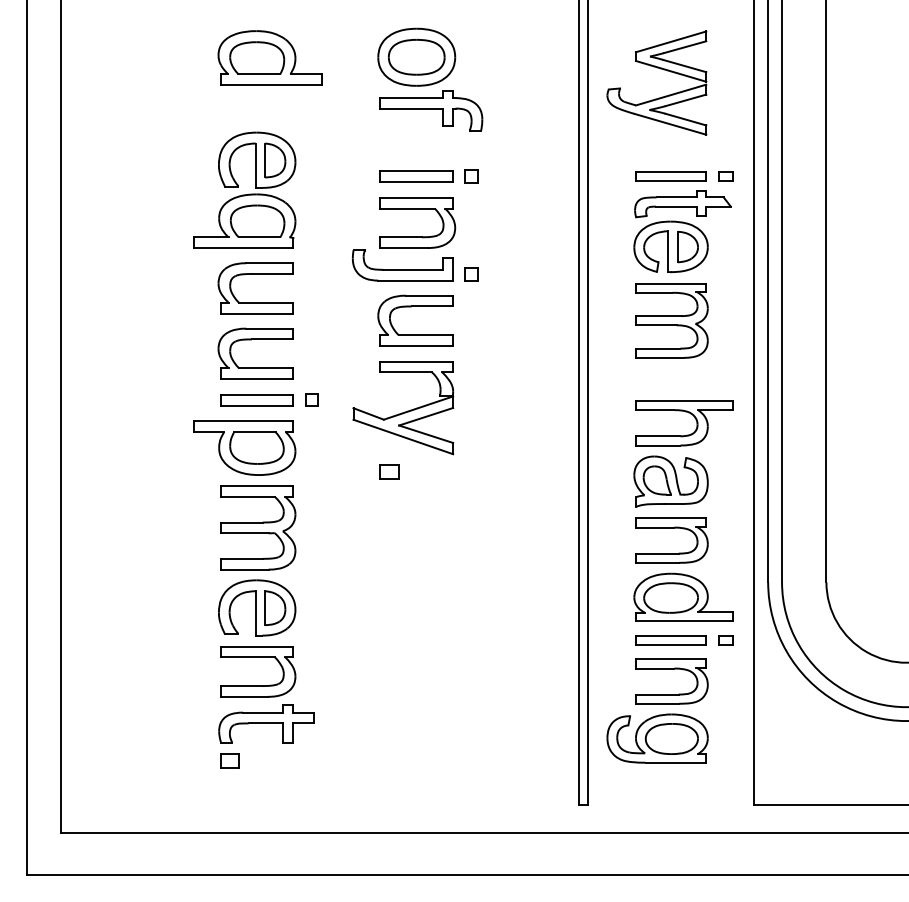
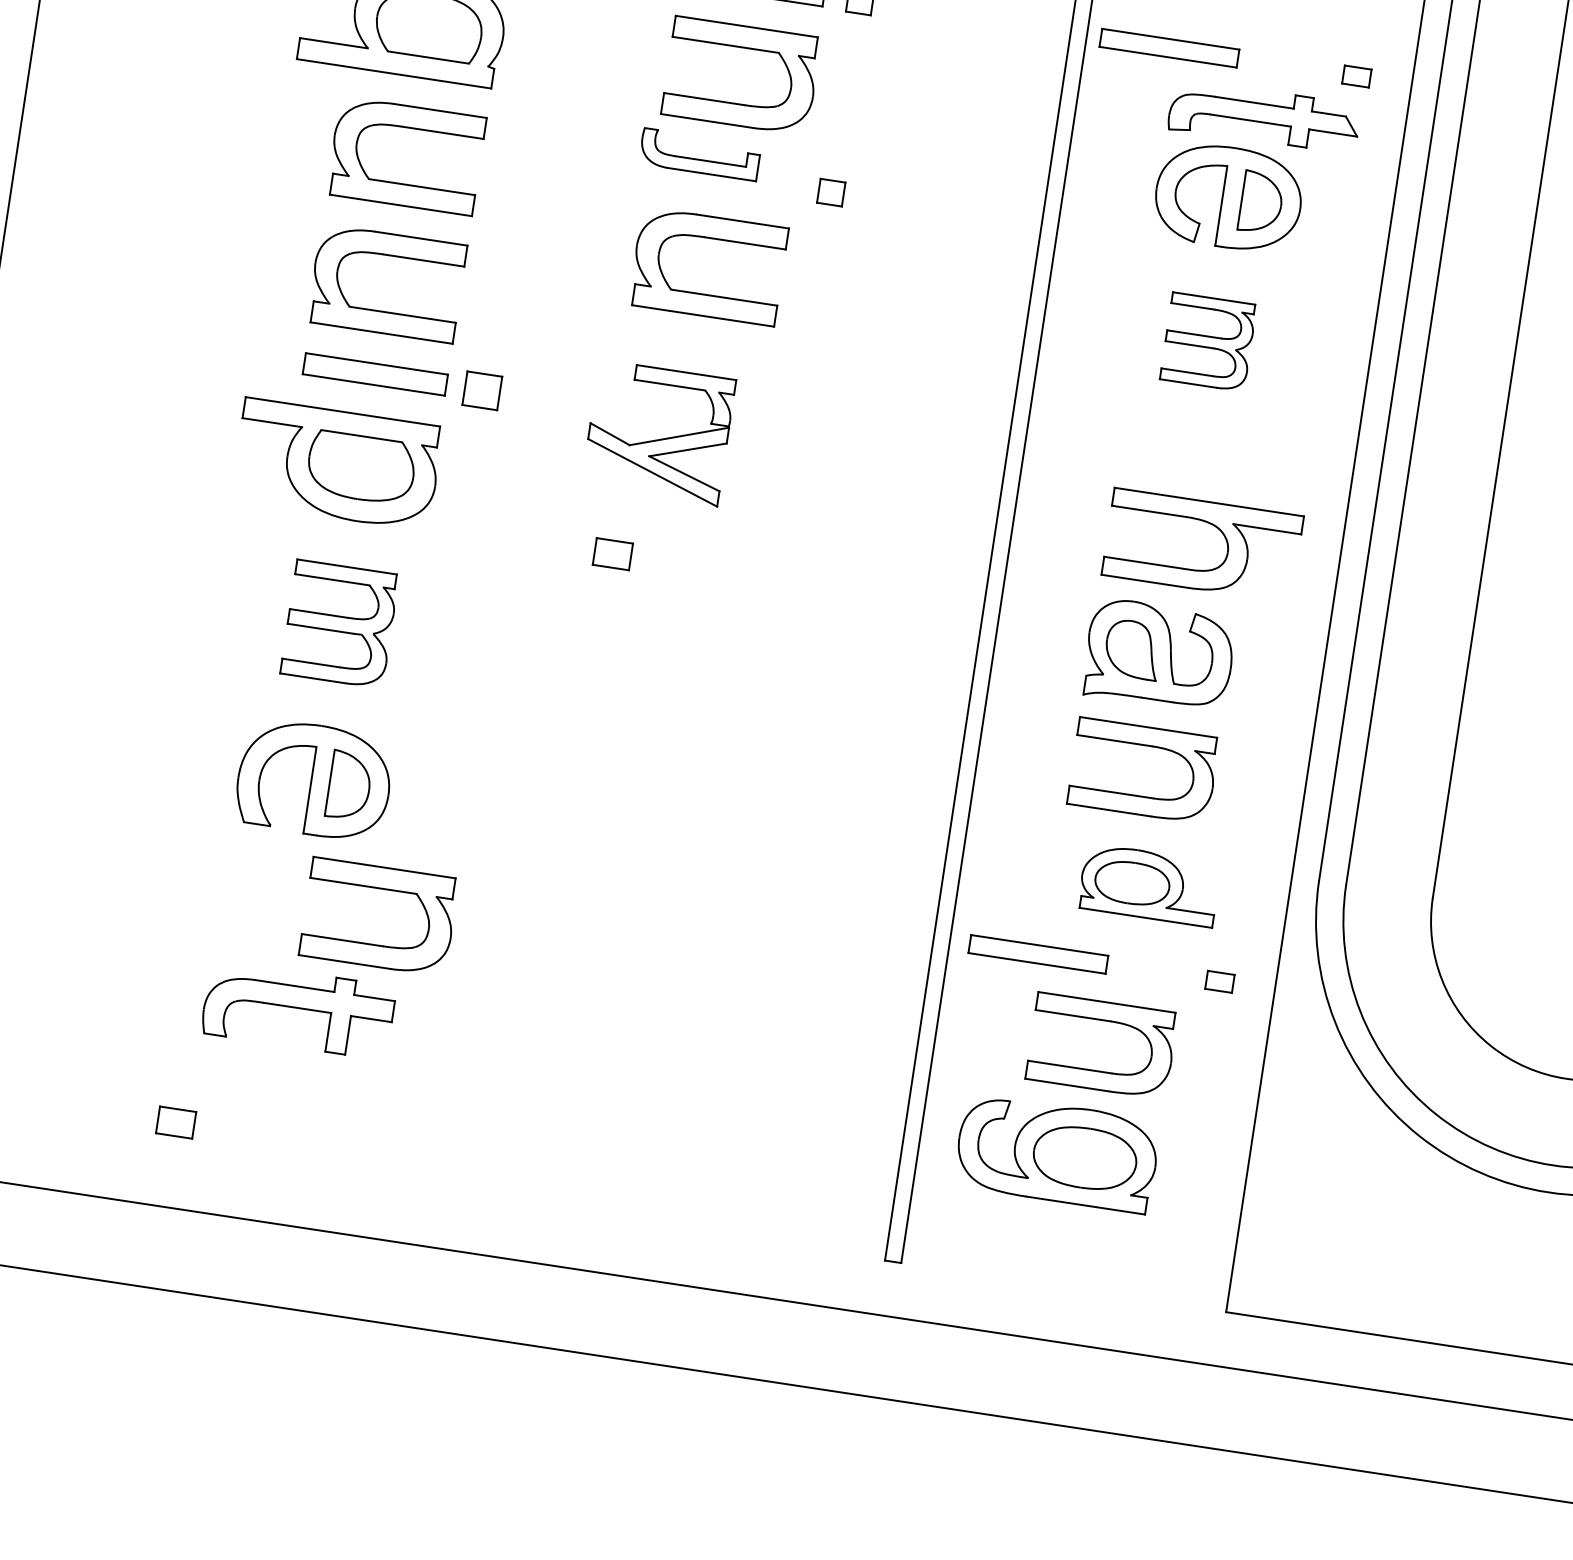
part: (670, 176) -> (1168, 47), moved
part: (402, 265) -> (699, 154), size x0.6
part: (671, 320) -> (1207, 341), size x0.6
part: (311, 399) -> (481, 389), size x1.4
part: (403, 408) -> (658, 433), size x0.7
part: (258, 527) -> (340, 623), size x0.7
part: (683, 596) -> (1149, 883), size x0.7
part: (670, 640) -> (1037, 954), moved
part: (258, 657) -> (384, 889), moved
part: (229, 760) -> (175, 1121), moved

